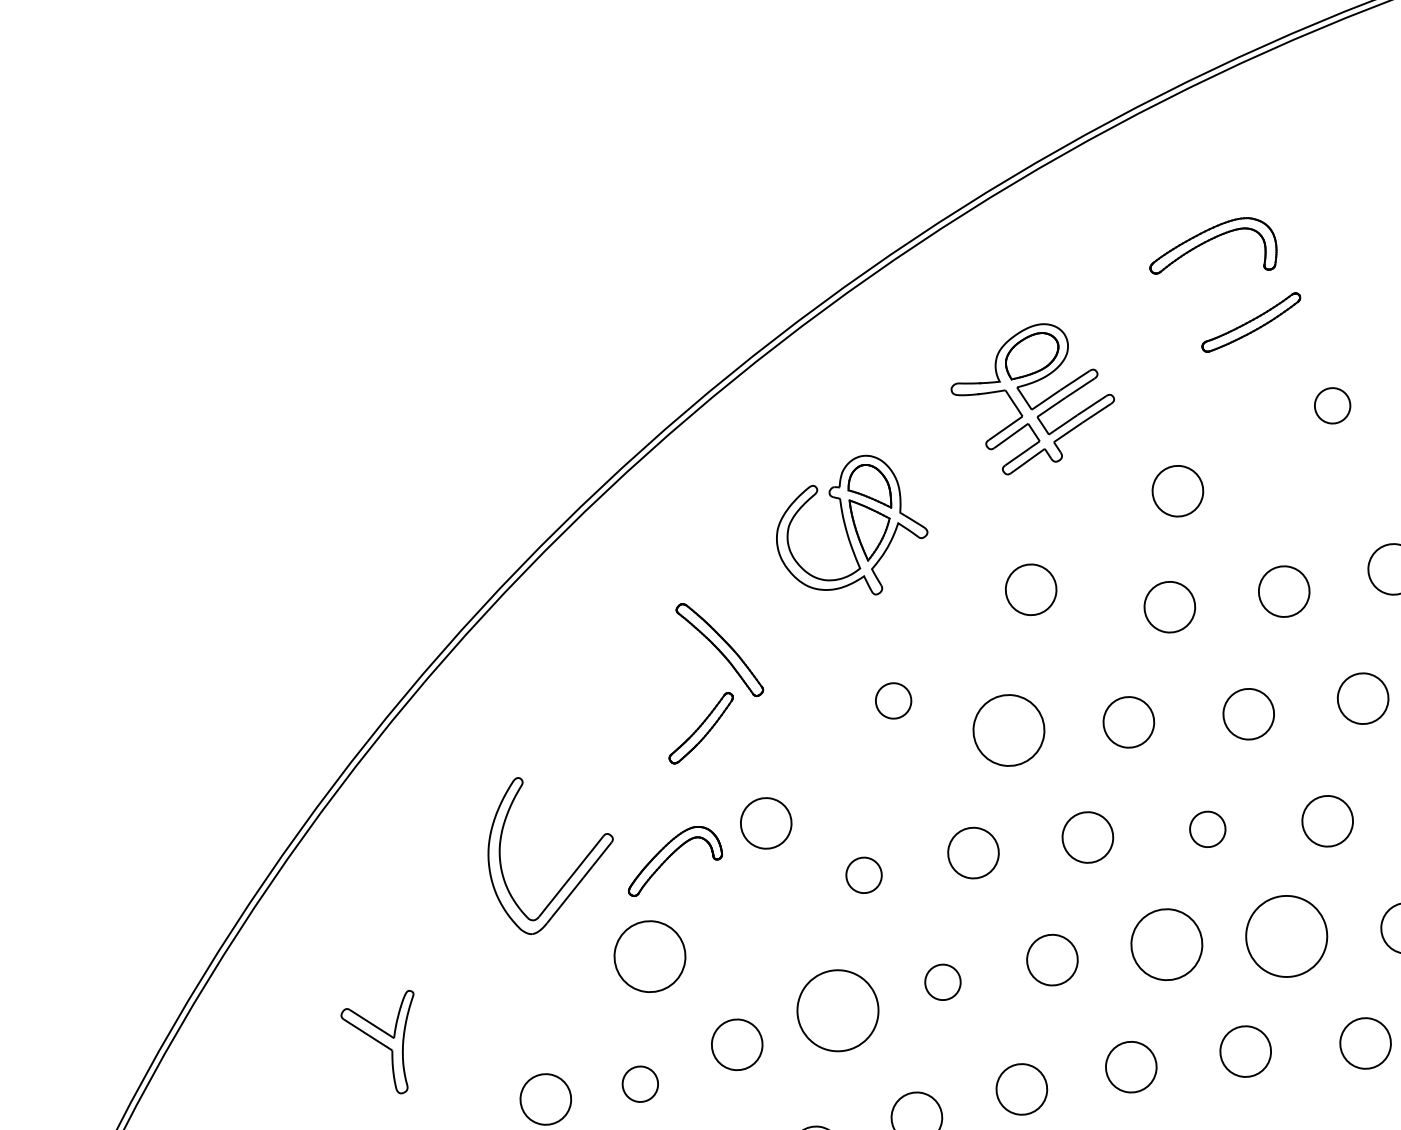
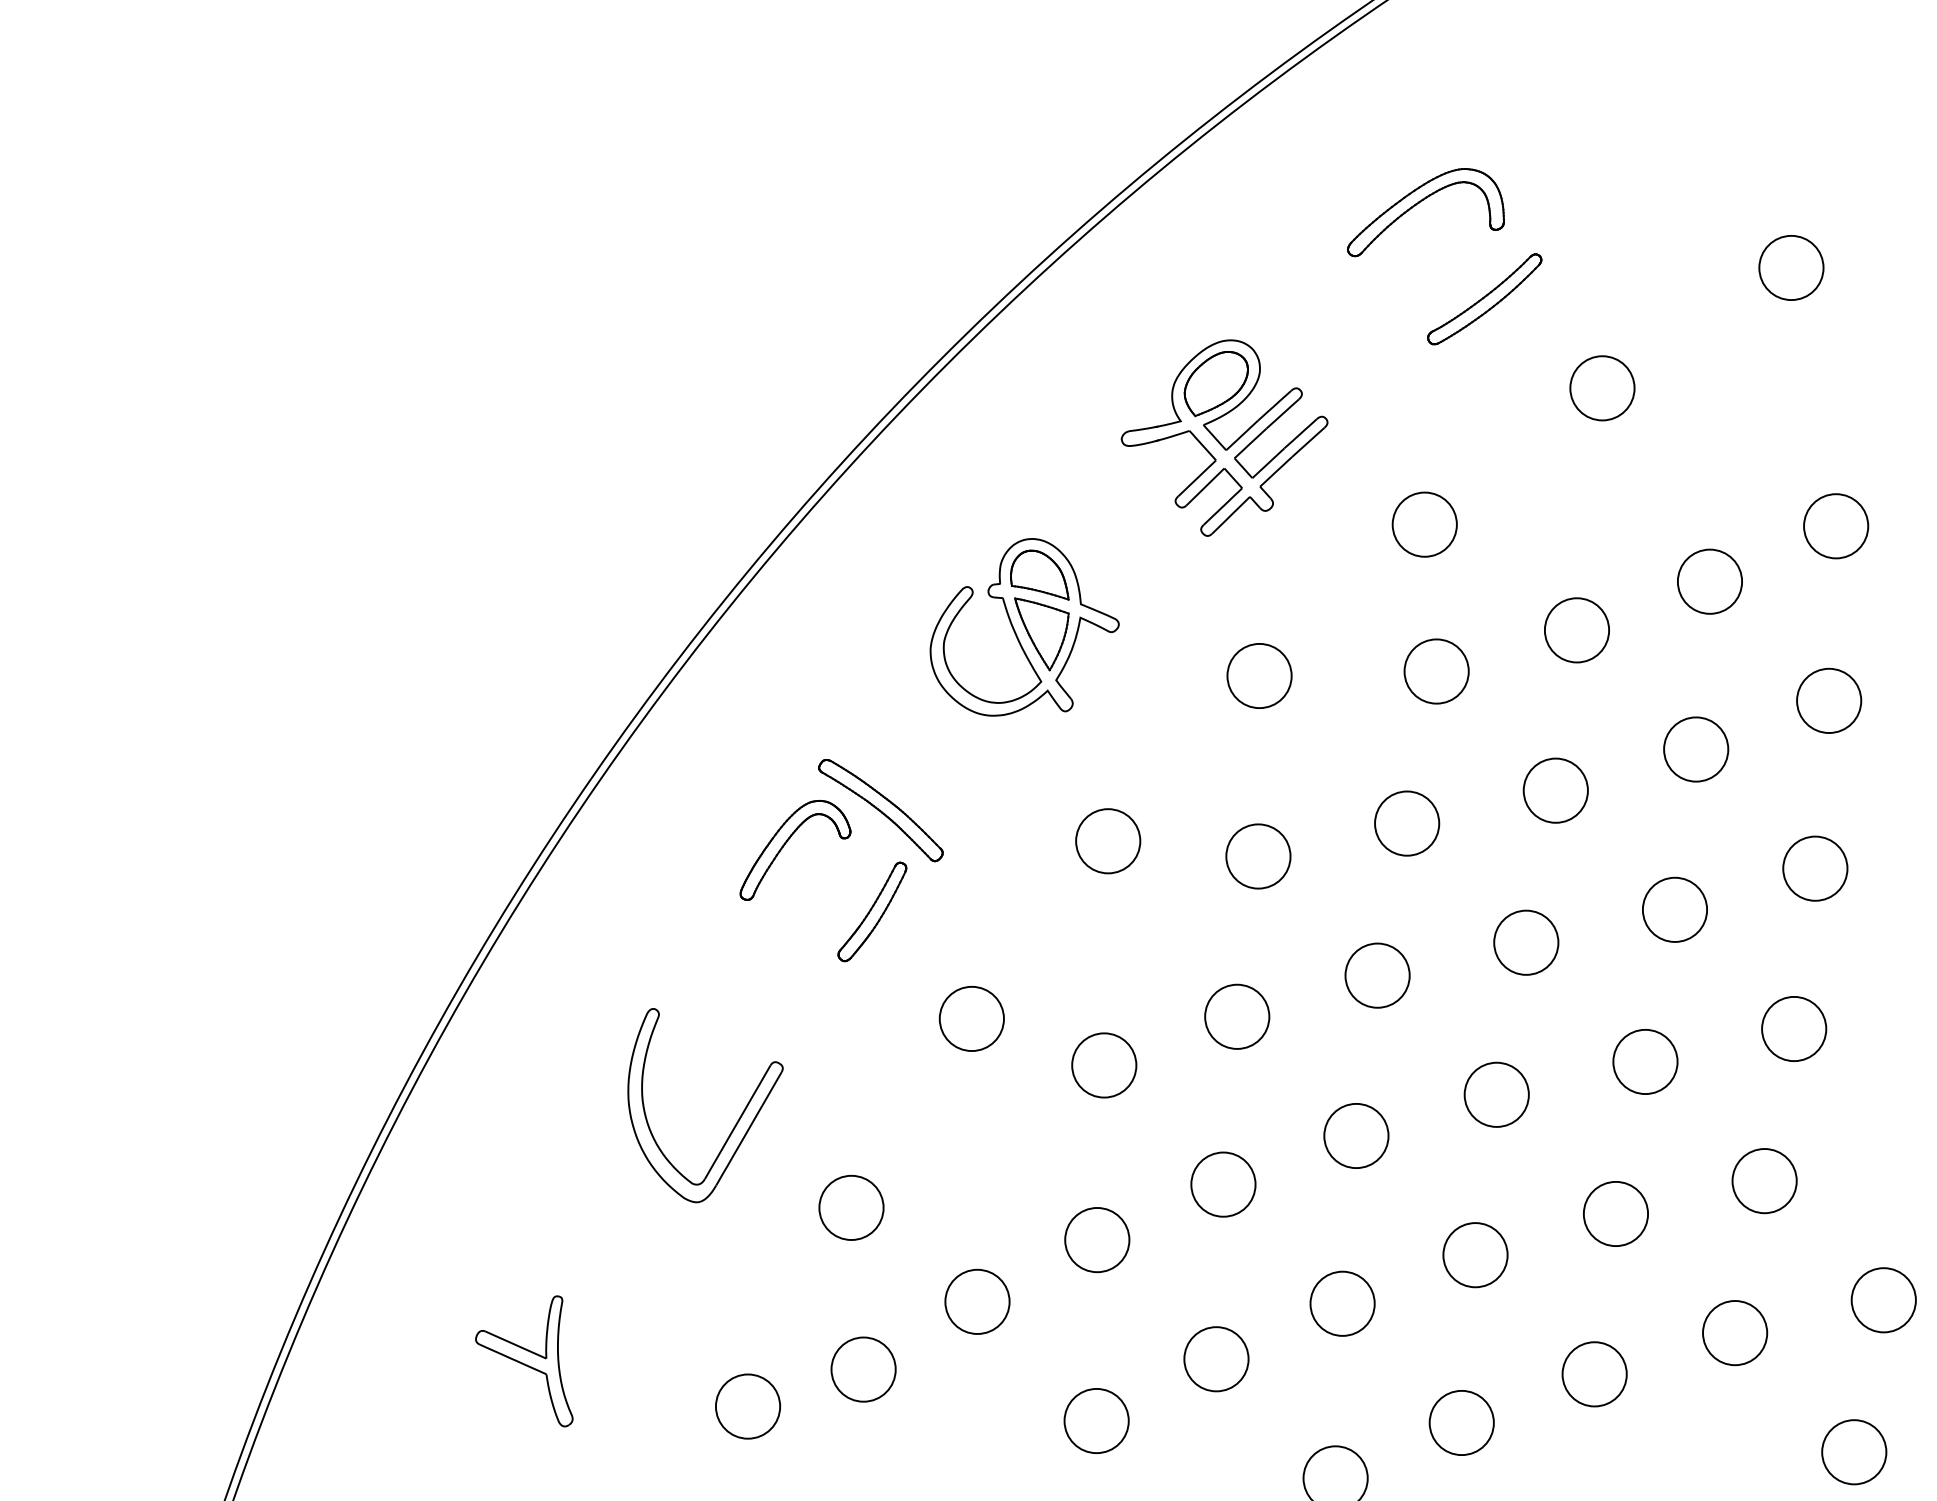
circle: (1332, 405) -> (1602, 388), size x1.43
circle: (893, 701) -> (1108, 841), size x1.43
circle: (1009, 730) -> (1258, 856), size x0.71
circle: (1207, 829) -> (1526, 942), size x1.43
part: (671, 855) -> (787, 842), moved
circle: (864, 875) -> (1104, 1065), size x1.43
circle: (1286, 936) -> (1645, 1061), size x0.62
circle: (1166, 944) -> (1496, 1094), size x0.71
circle: (650, 956) -> (851, 1207), size x0.71
circle: (943, 982) -> (1223, 1184), size x1.43
circle: (838, 1010) -> (1097, 1239), size x0.62
circle: (640, 1084) -> (863, 1369), size x1.43

